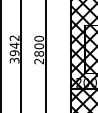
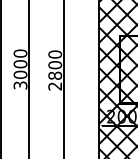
text: (14, 45) -> (20, 63), 3942 -> 3000

